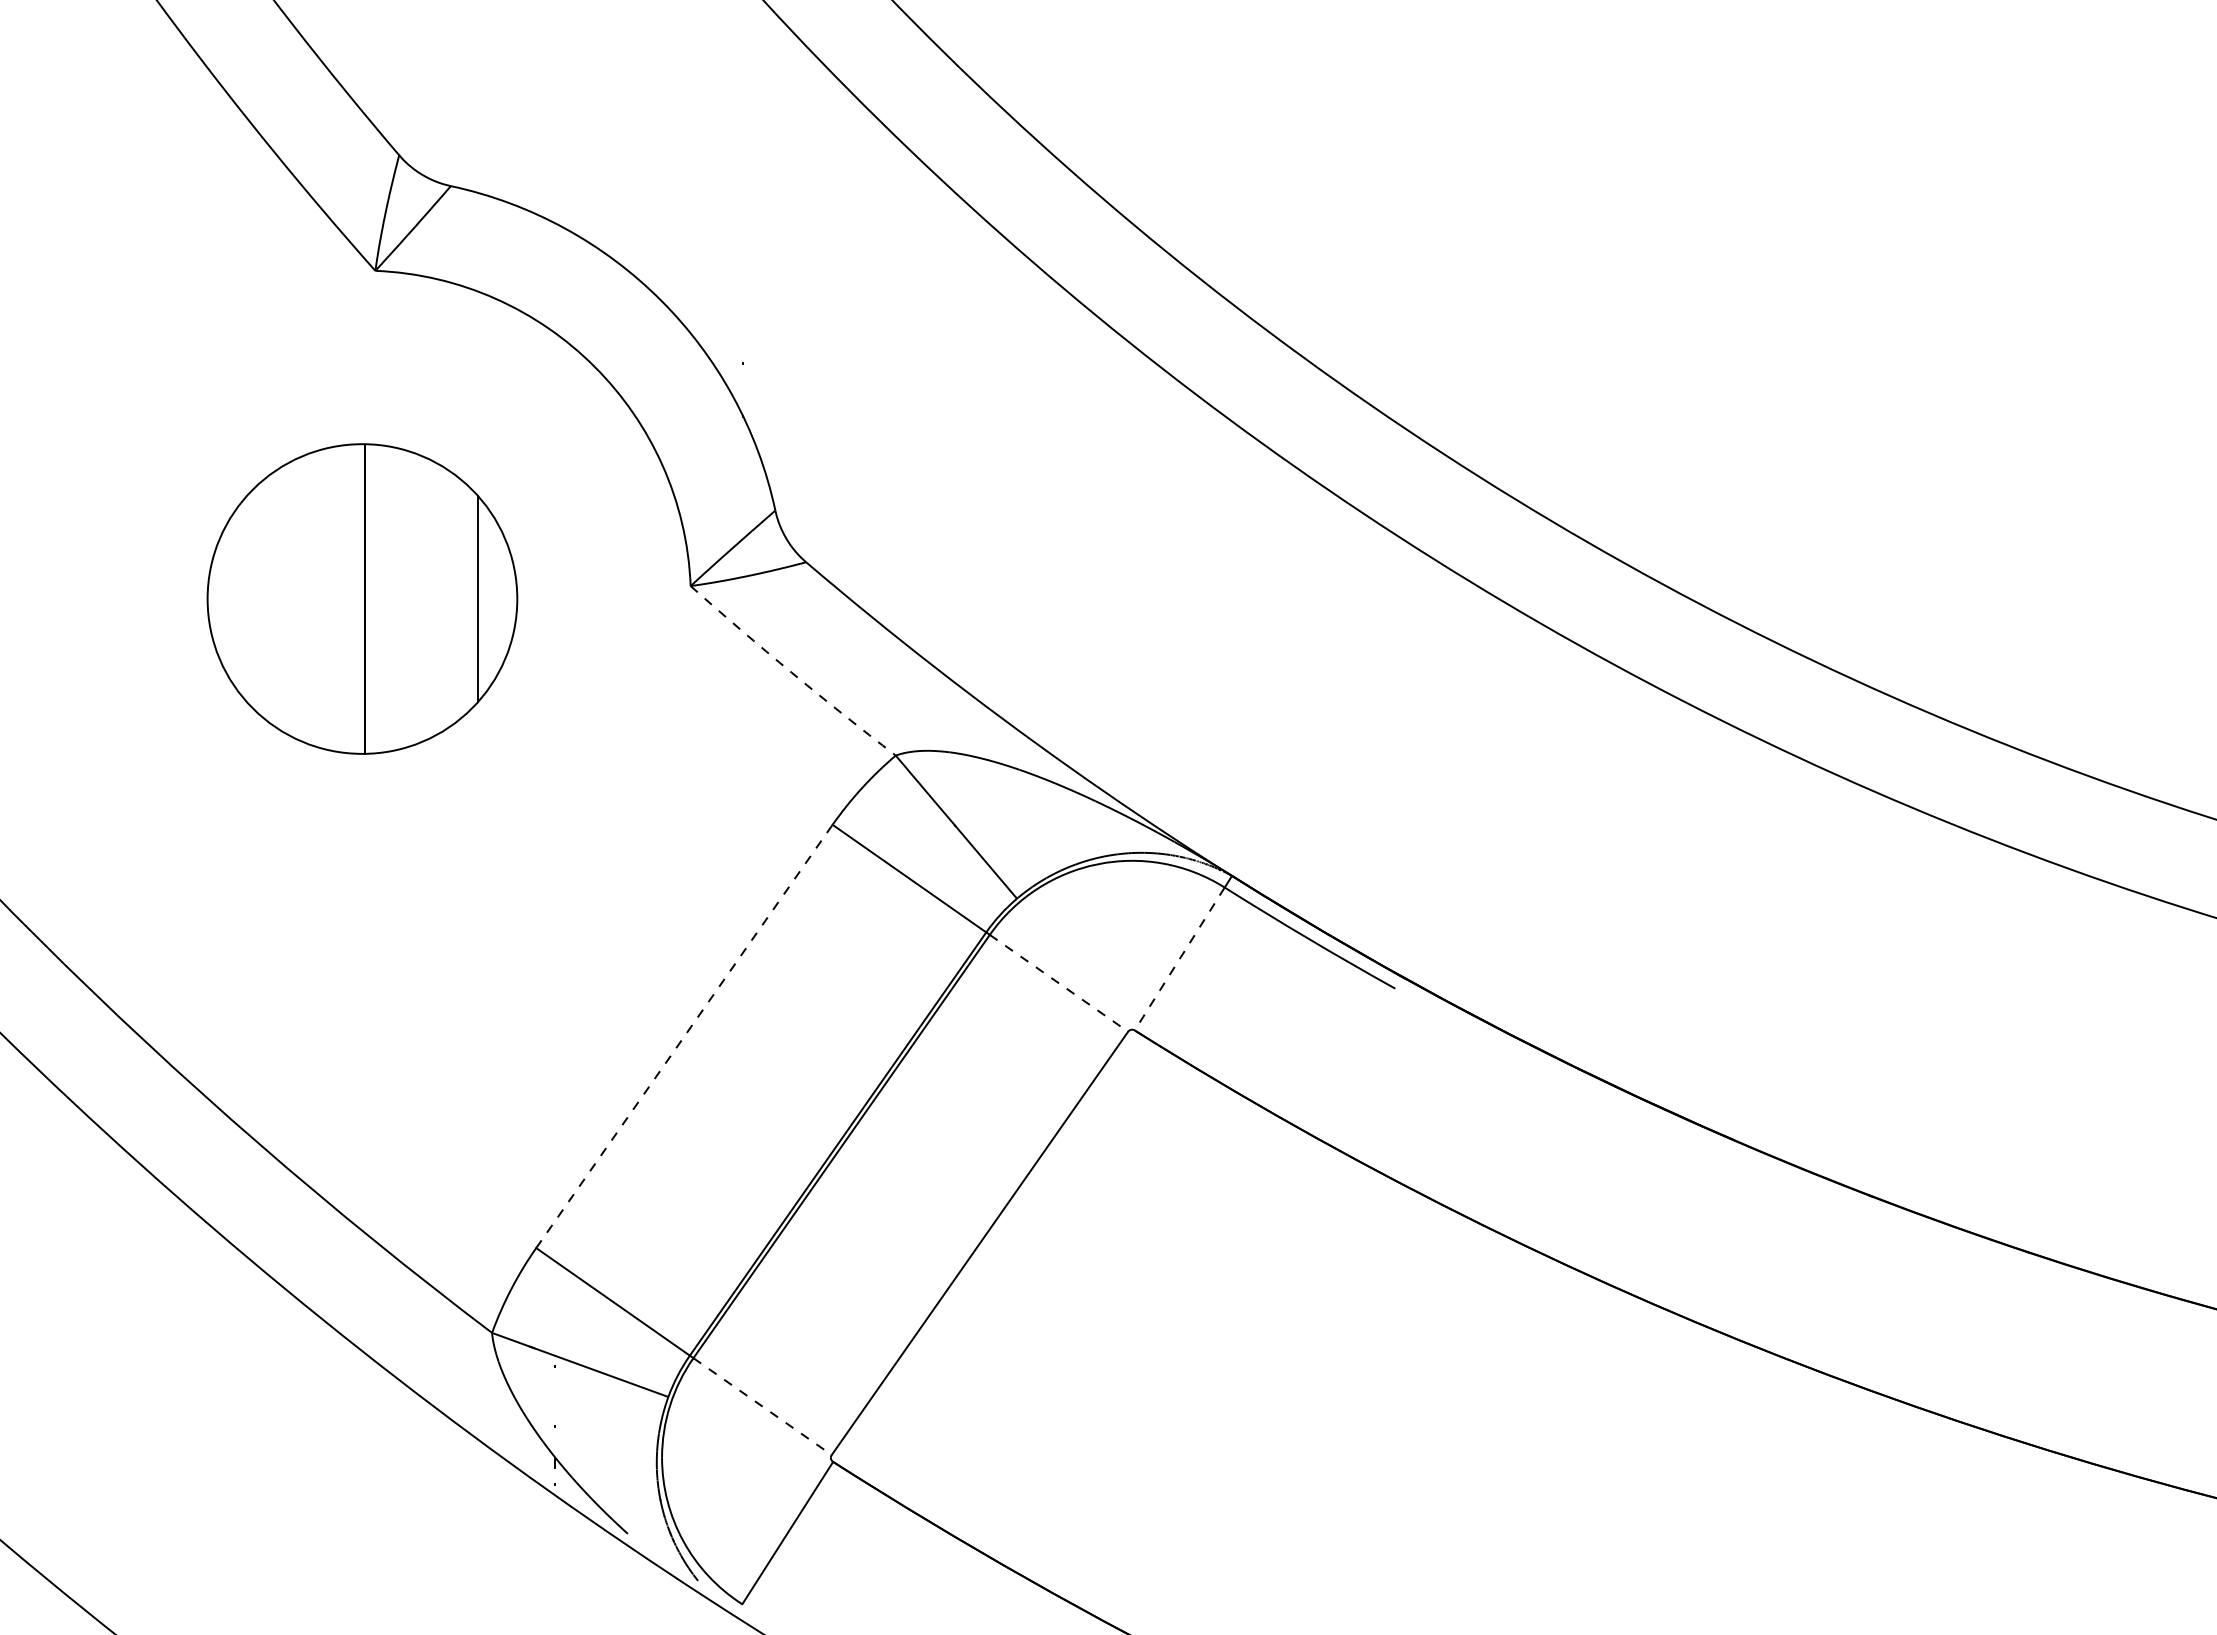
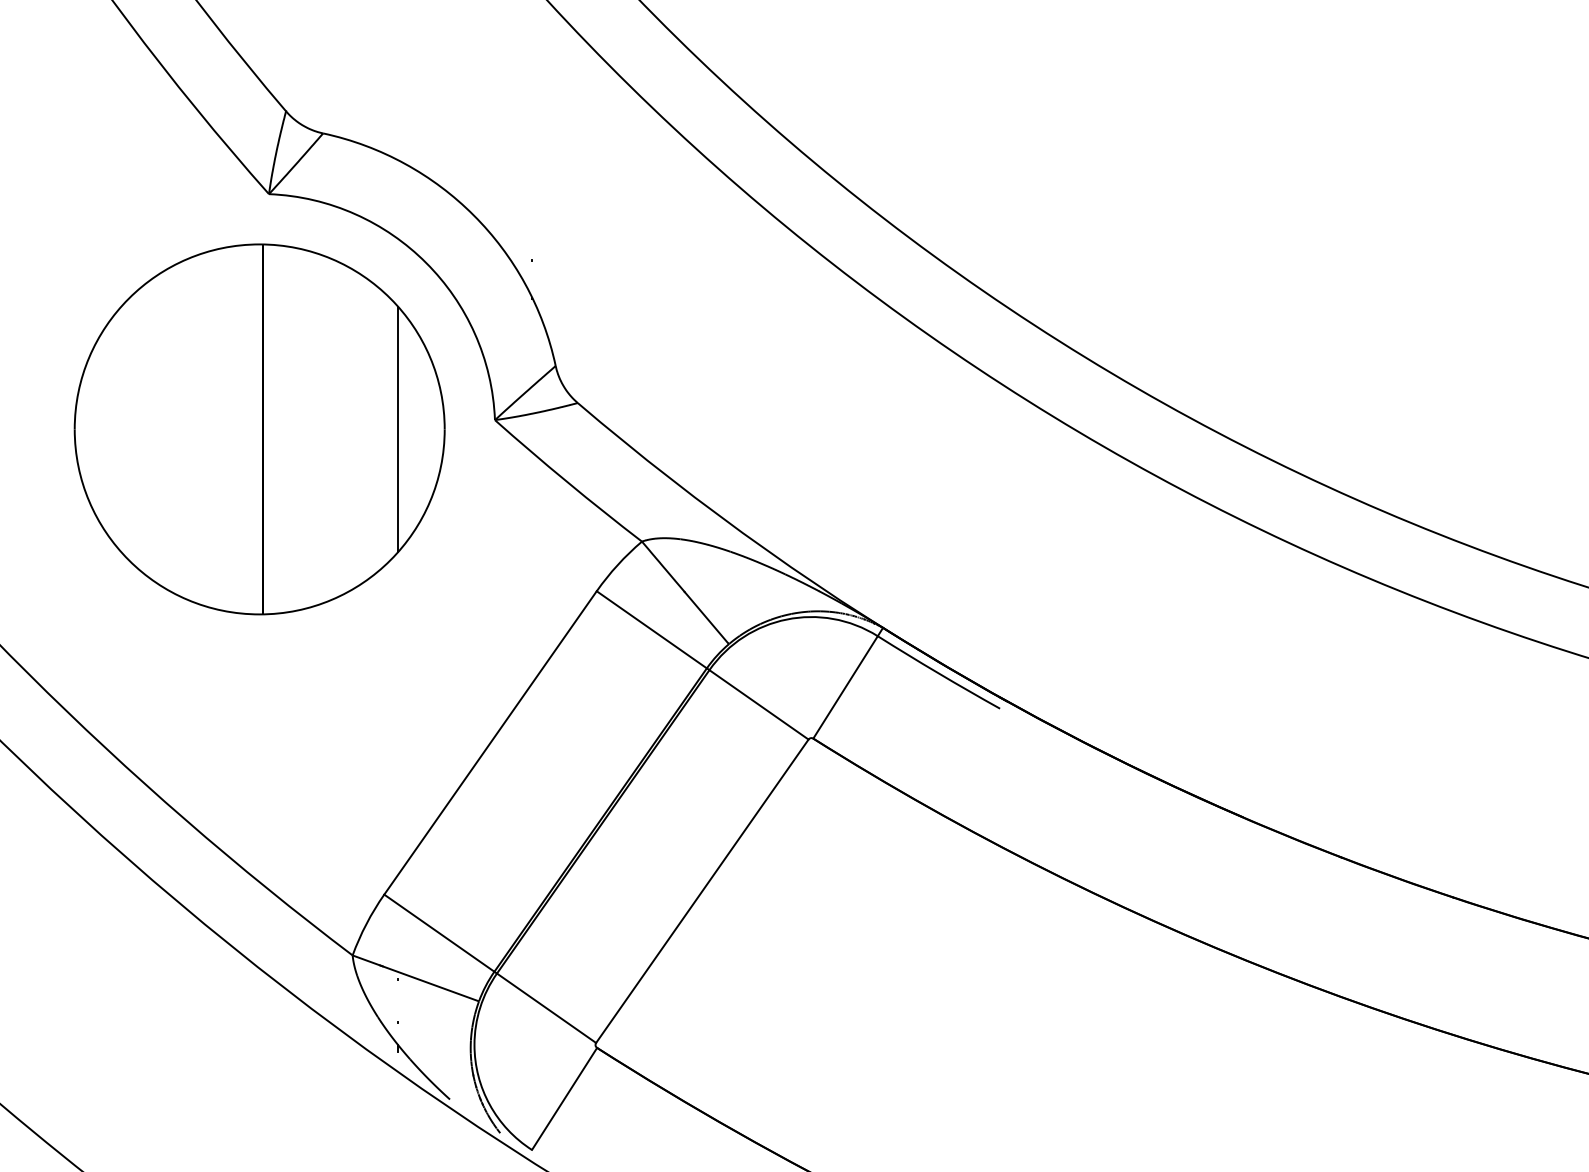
part: (362, 598) -> (259, 429), size x1.67
arc: (791, 672) -> (567, 482), dashed -> solid
line: (1179, 959) -> (845, 687), dashed -> solid
line: (1059, 983) -> (759, 704), dashed -> solid
line: (684, 1036) -> (490, 742), dashed -> solid
line: (763, 1406) -> (547, 1008), dashed -> solid

